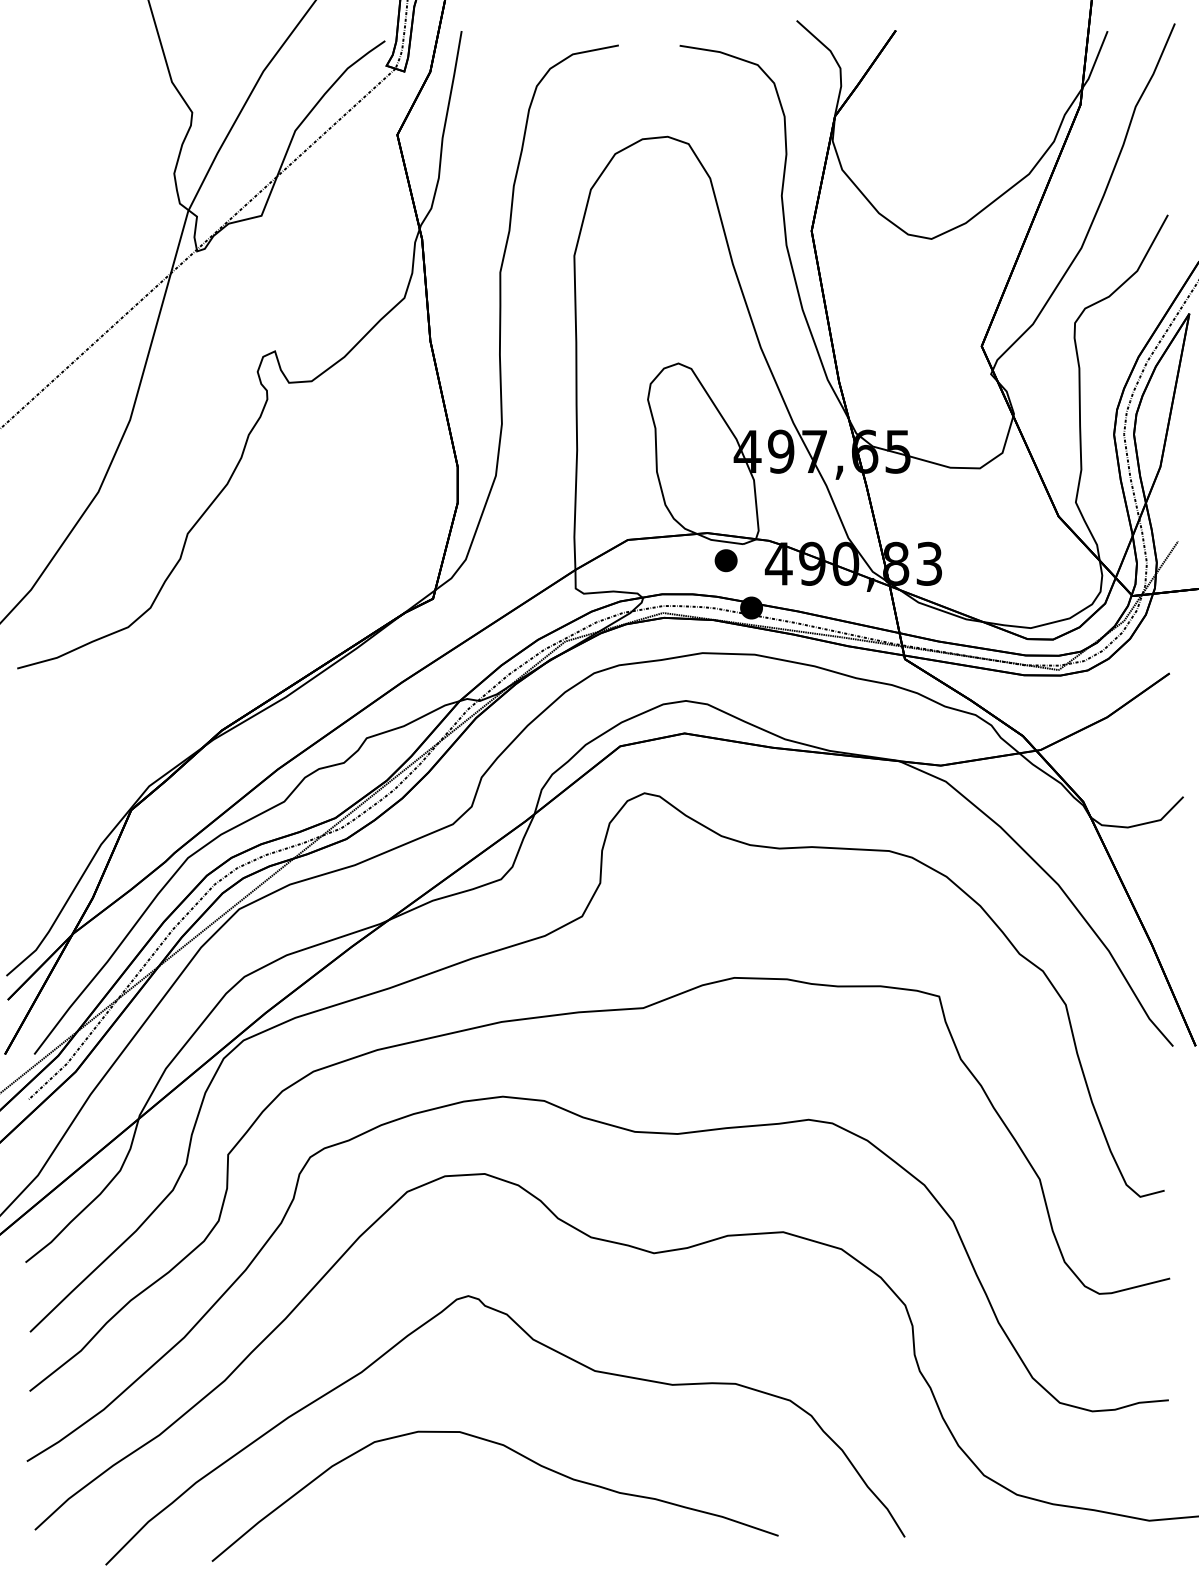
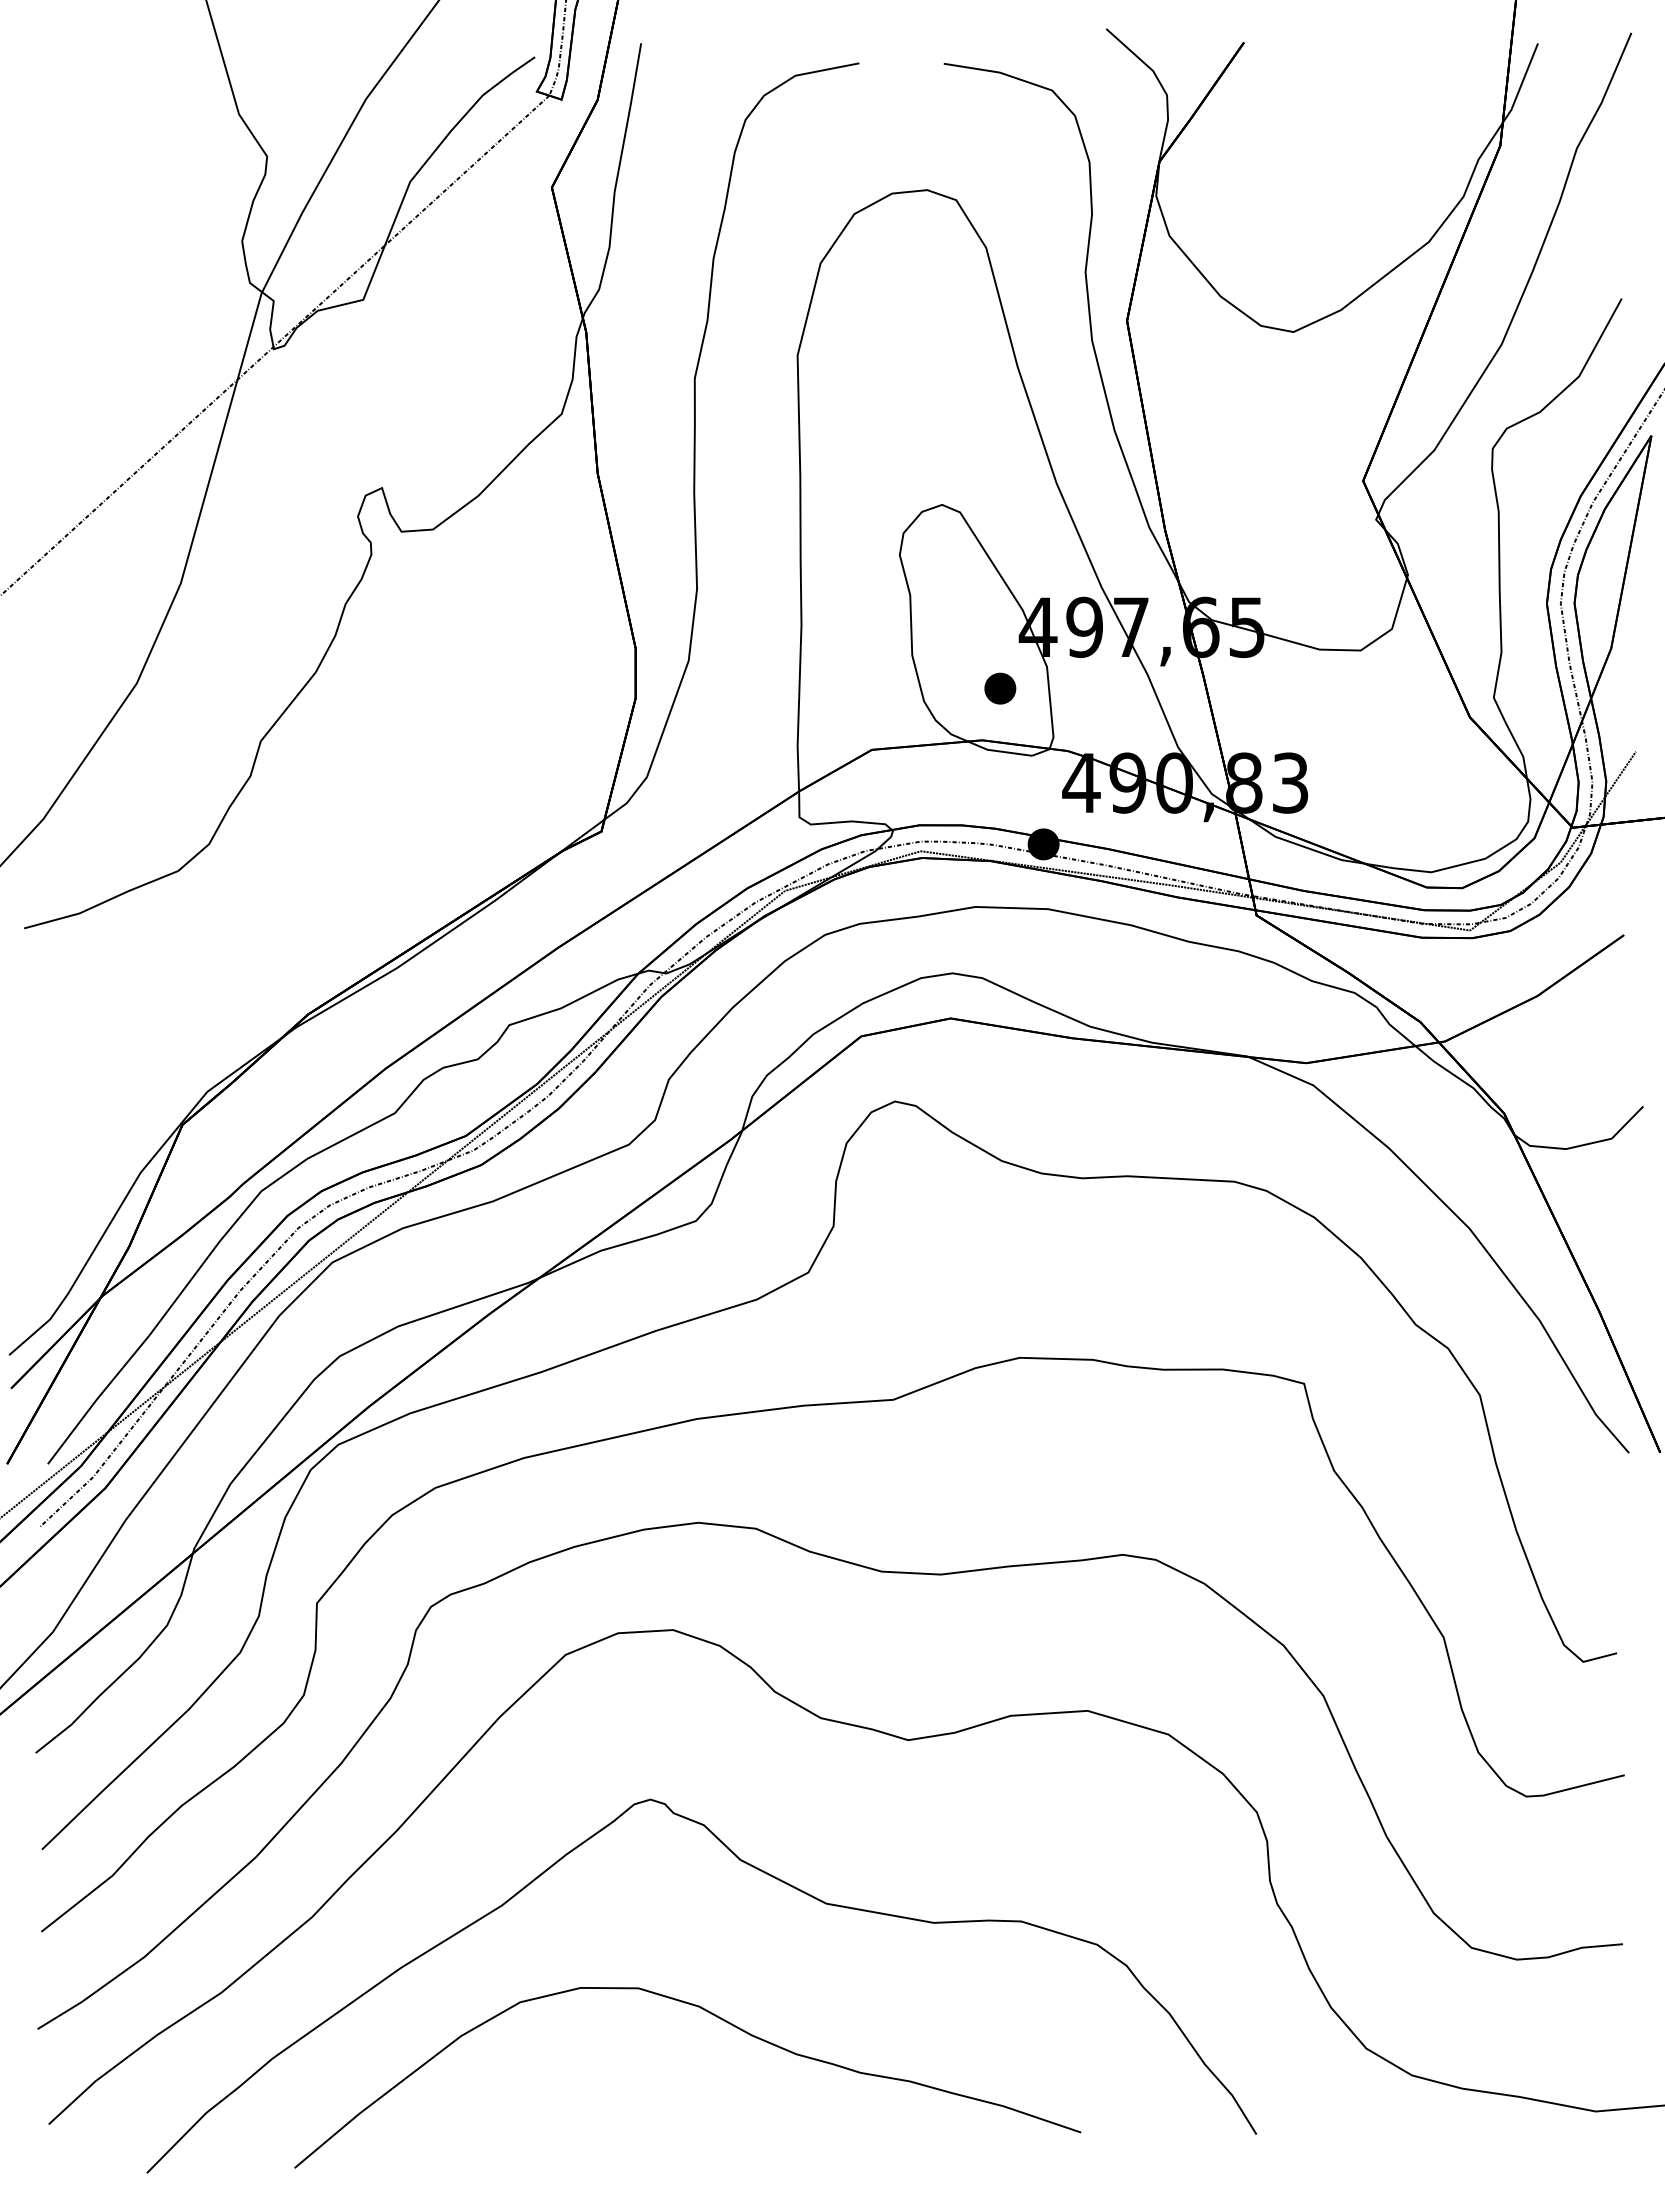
part: (726, 560) -> (1000, 688), moved

